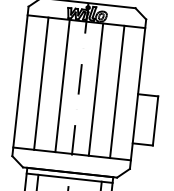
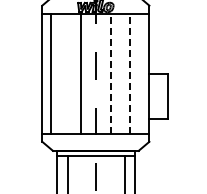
line: (41, 83) -> (51, 73), moved
line: (96, 89) -> (111, 73), solid -> dashed
line: (117, 91) -> (130, 73), solid -> dashed

